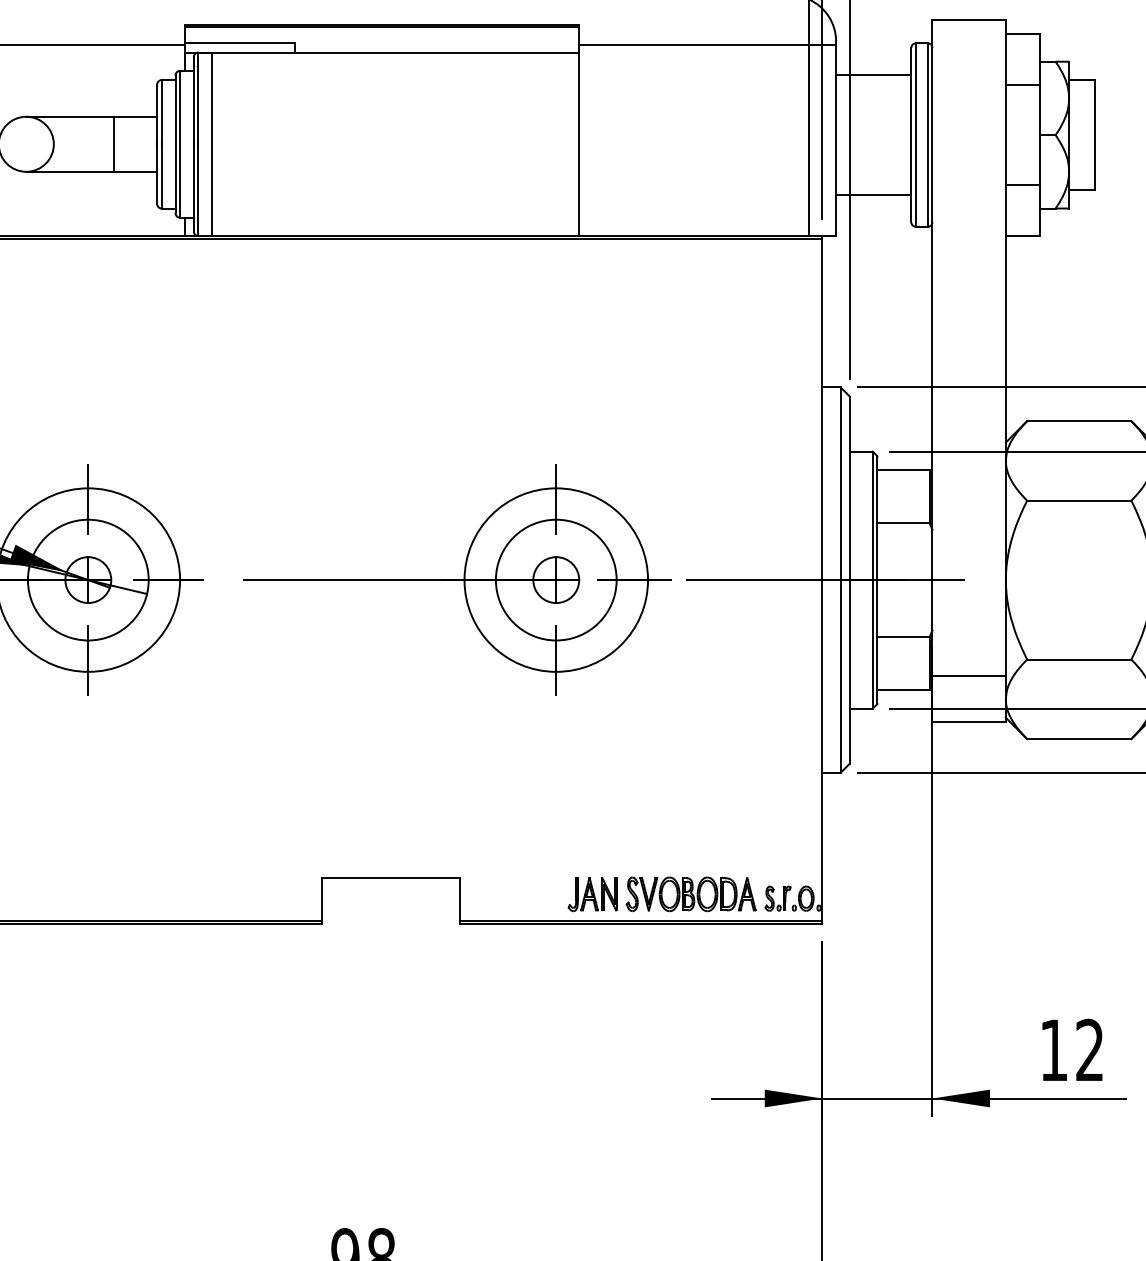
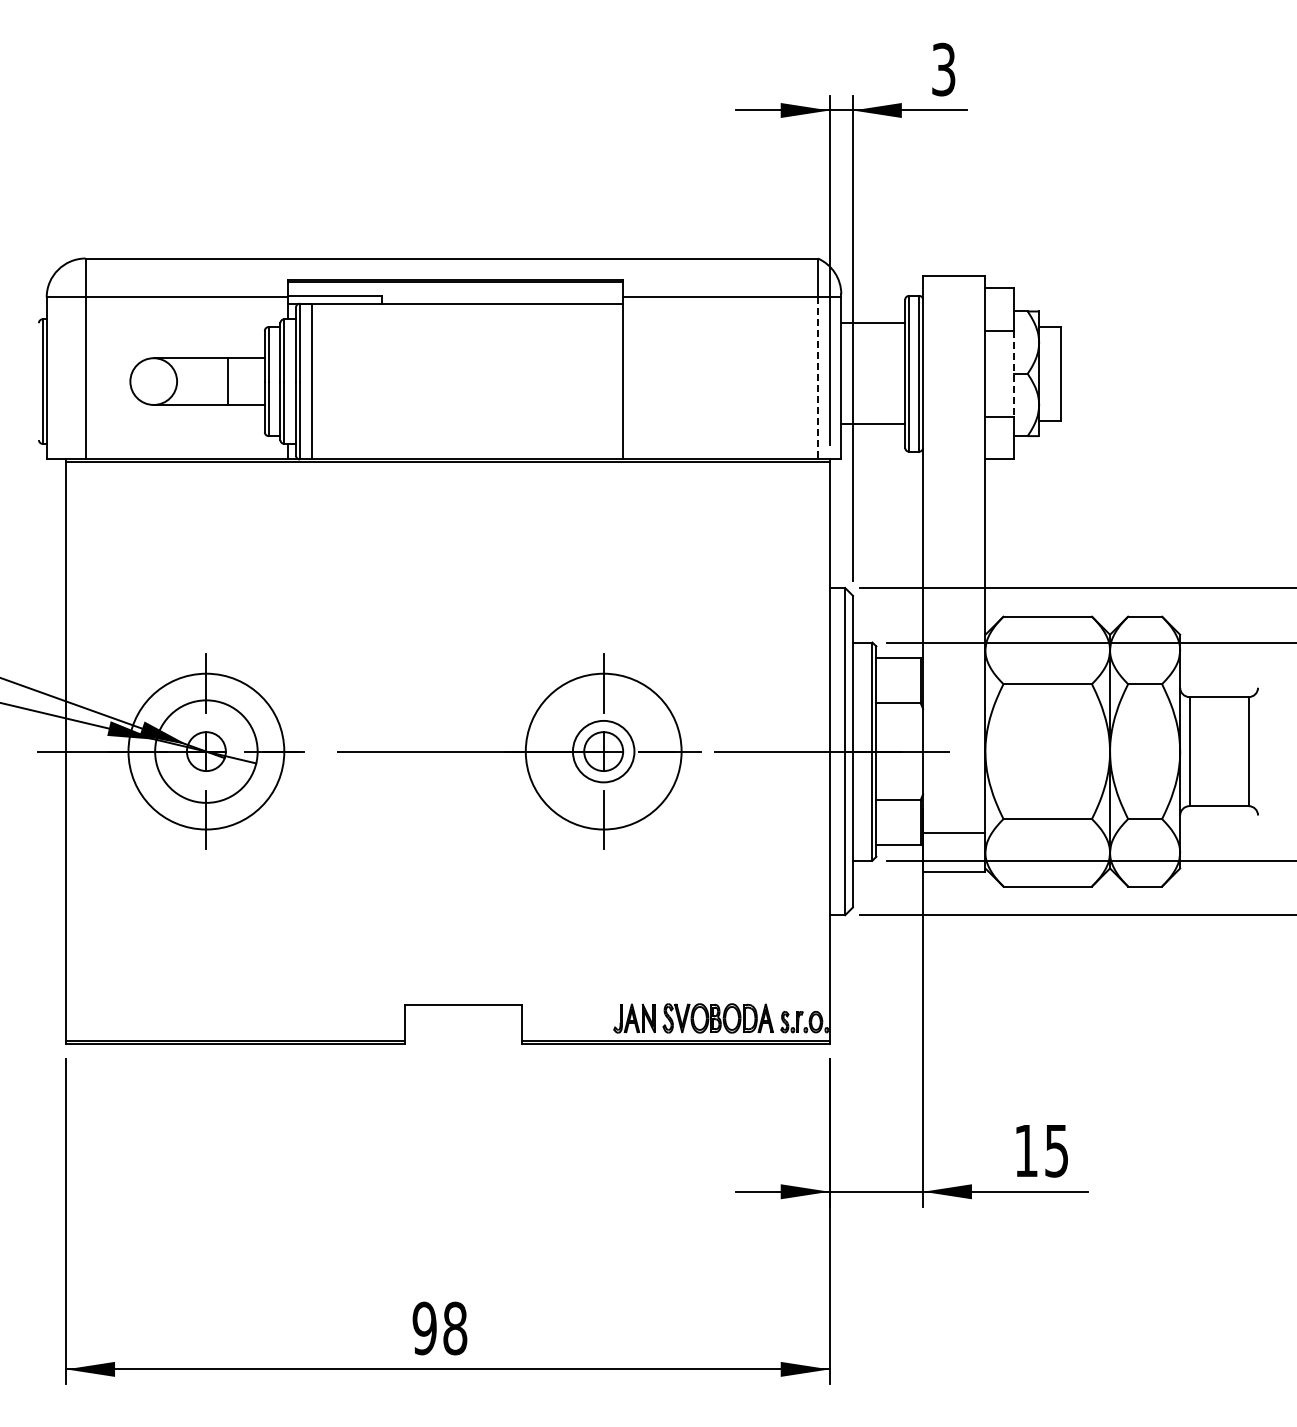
line: (1040, 134) -> (1014, 373), solid -> dashed
line: (808, 140) -> (817, 378), solid -> dashed
circle: (556, 579) -> (603, 751), size x0.6
text: (1089, 1049) -> (1056, 1150), 12 -> 15

